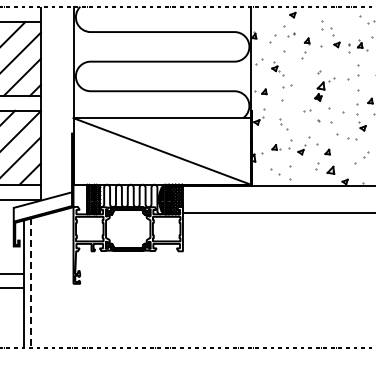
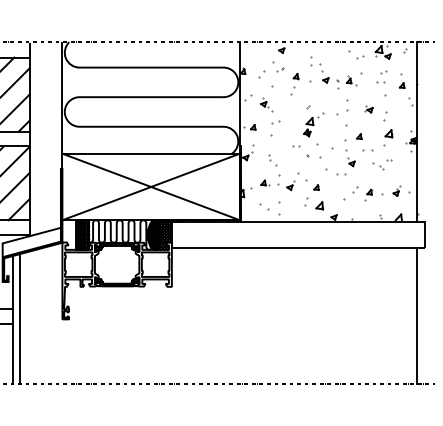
line: (161, 150) -> (150, 186), added
line: (31, 282) -> (20, 318), dashed -> solid

